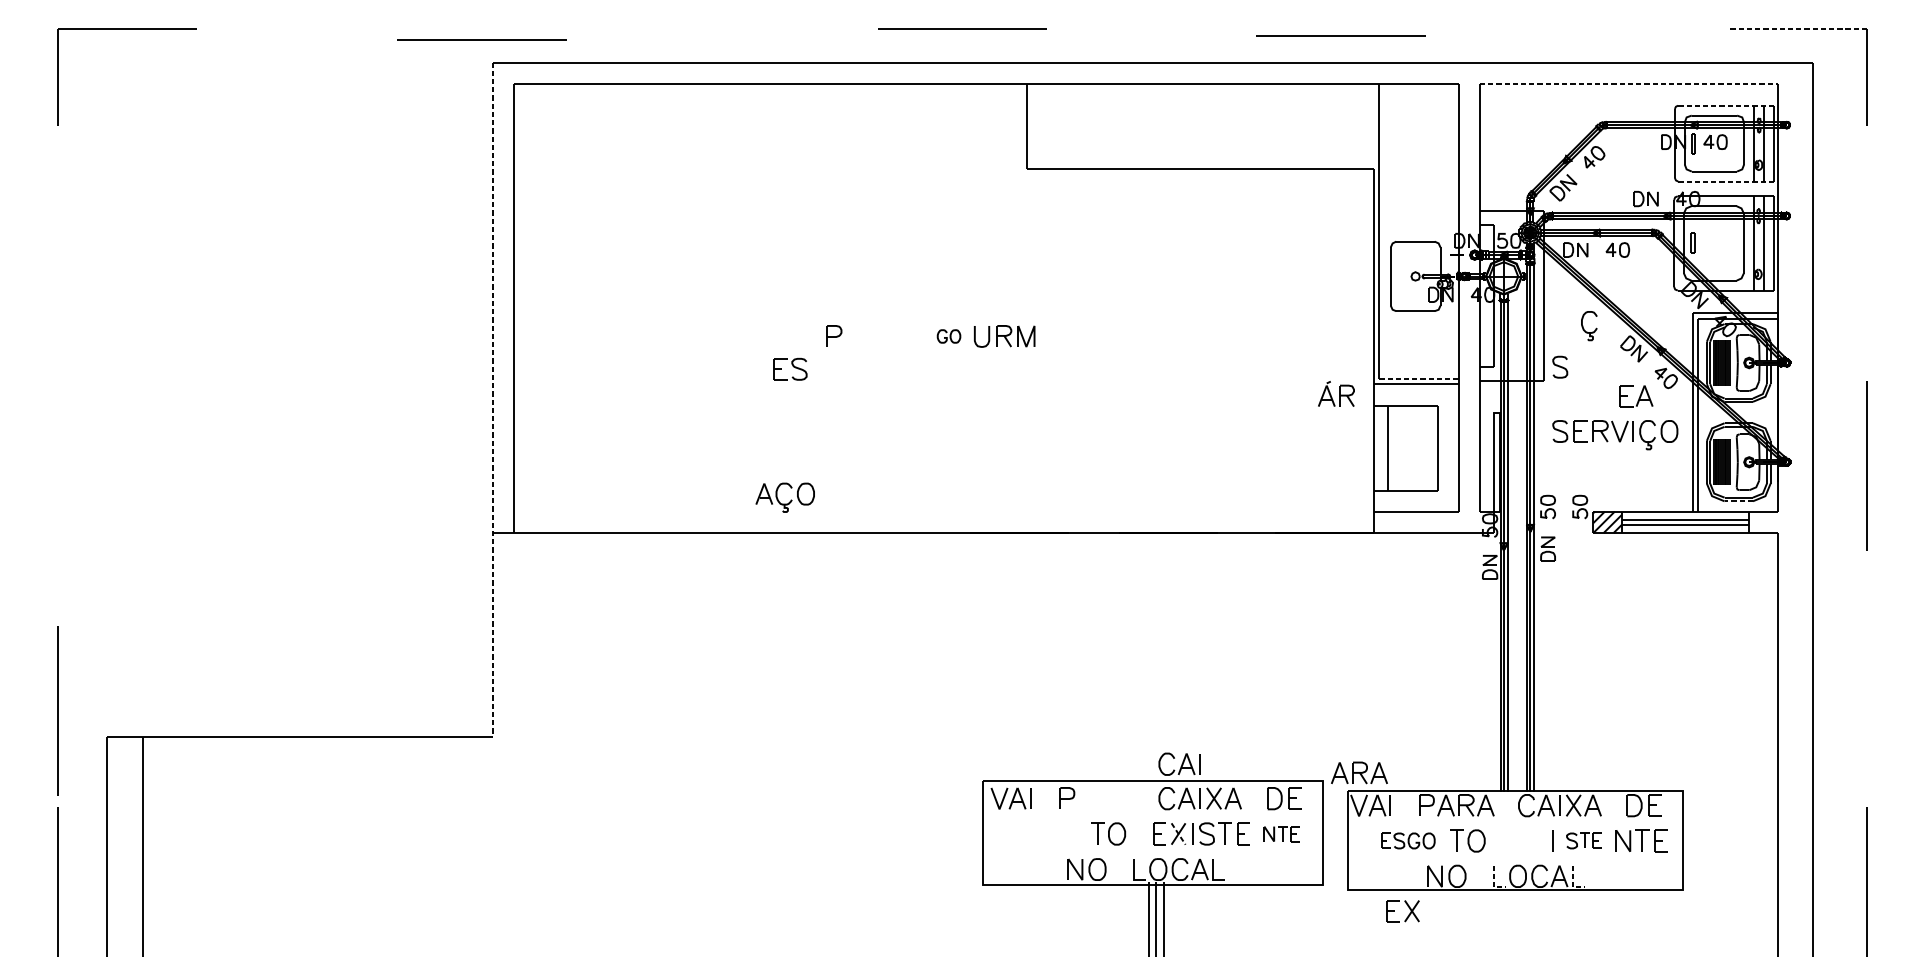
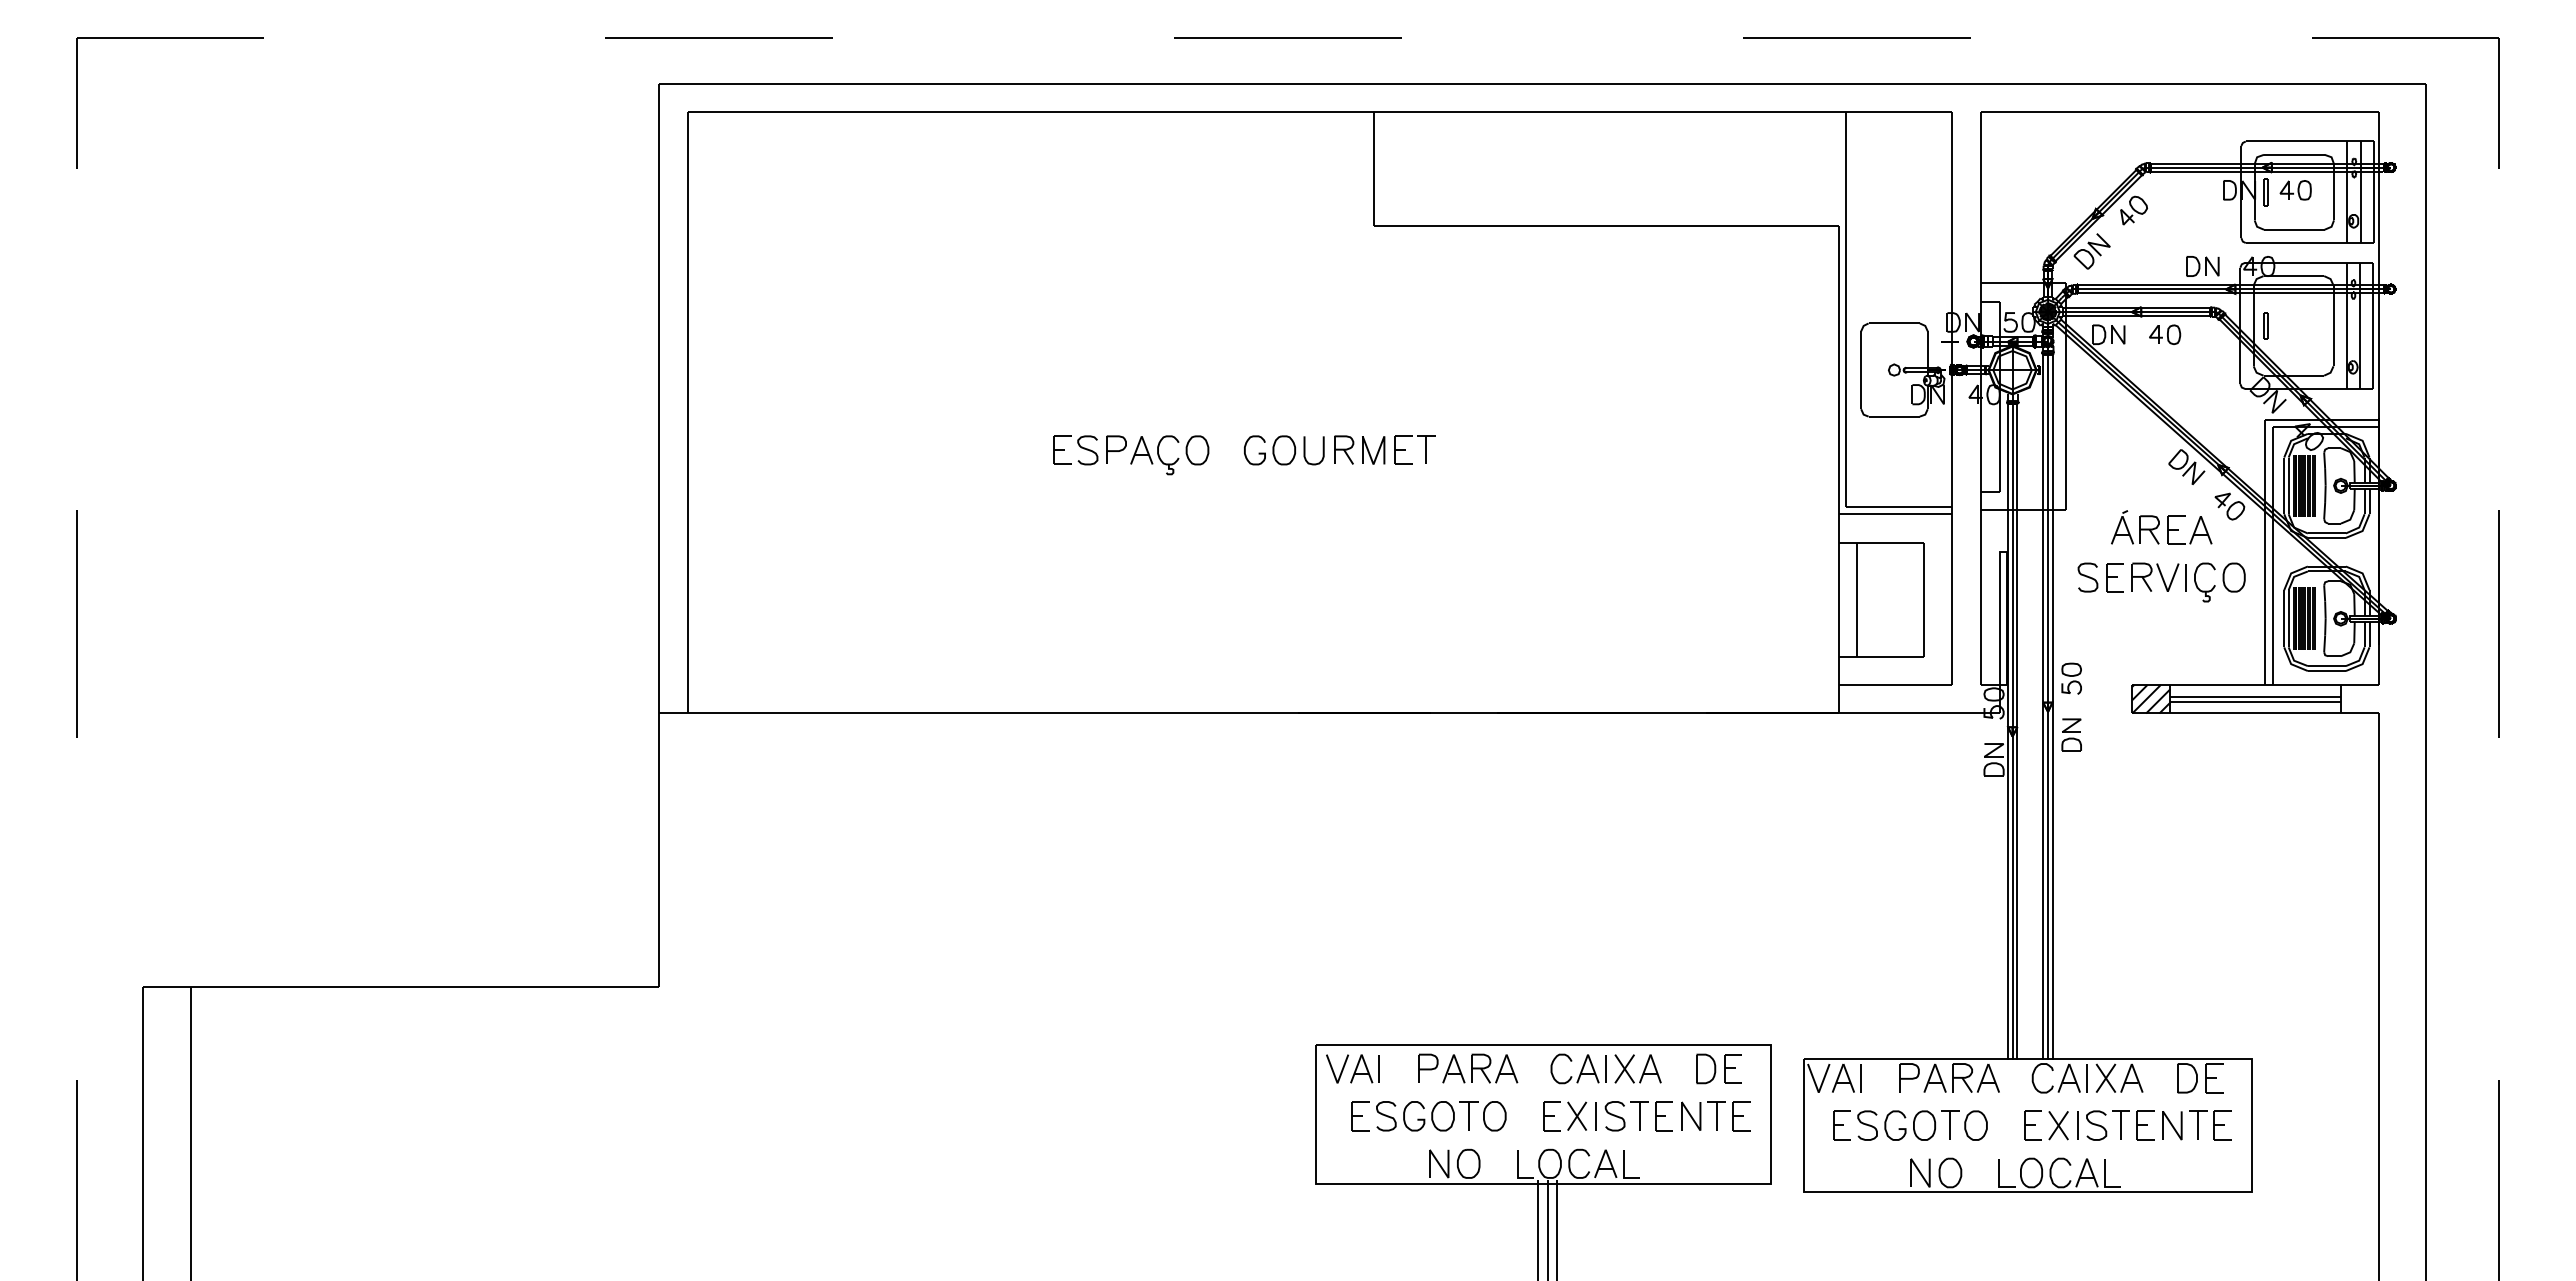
line: (1796, 28) -> (2404, 38), dashed -> solid
line: (1340, 35) -> (1856, 37), moved
line: (481, 39) -> (718, 37), moved
line: (1629, 83) -> (2180, 111), dashed -> solid
line: (1725, 105) -> (2309, 141), dashed -> solid
line: (1725, 181) -> (2309, 243), dashed -> solid
part: (1583, 327) -> (2119, 438), removed
part: (1050, 335) -> (1405, 449), added
part: (948, 336) -> (1269, 450), size x1.67
curve: (1559, 367) -> (2087, 491), removed
part: (790, 369) -> (1075, 450), moved
line: (1419, 378) -> (1899, 506), dashed -> solid
part: (1336, 394) -> (2135, 527), moved
line: (492, 400) -> (659, 535), dashed -> solid
part: (789, 501) -> (1175, 460), moved
line: (1738, 501) -> (2326, 671), dashed -> solid
part: (1580, 506) -> (2114, 678), removed
line: (57, 710) -> (76, 623), moved
part: (1179, 763) -> (1578, 1022), removed
part: (1359, 772) -> (1480, 1068), moved
part: (1048, 834) -> (1402, 1116), added
line: (1178, 834) -> (1577, 1116), dashed -> solid
part: (1281, 834) -> (1715, 1116), size x1.43
part: (1408, 840) -> (1884, 1125), size x1.43
part: (1584, 840) -> (2120, 1125), size x1.43
line: (1494, 883) -> (1999, 1182), dashed -> solid
line: (1572, 883) -> (2104, 1182), dashed -> solid
part: (1408, 908) -> (2054, 1121), moved

